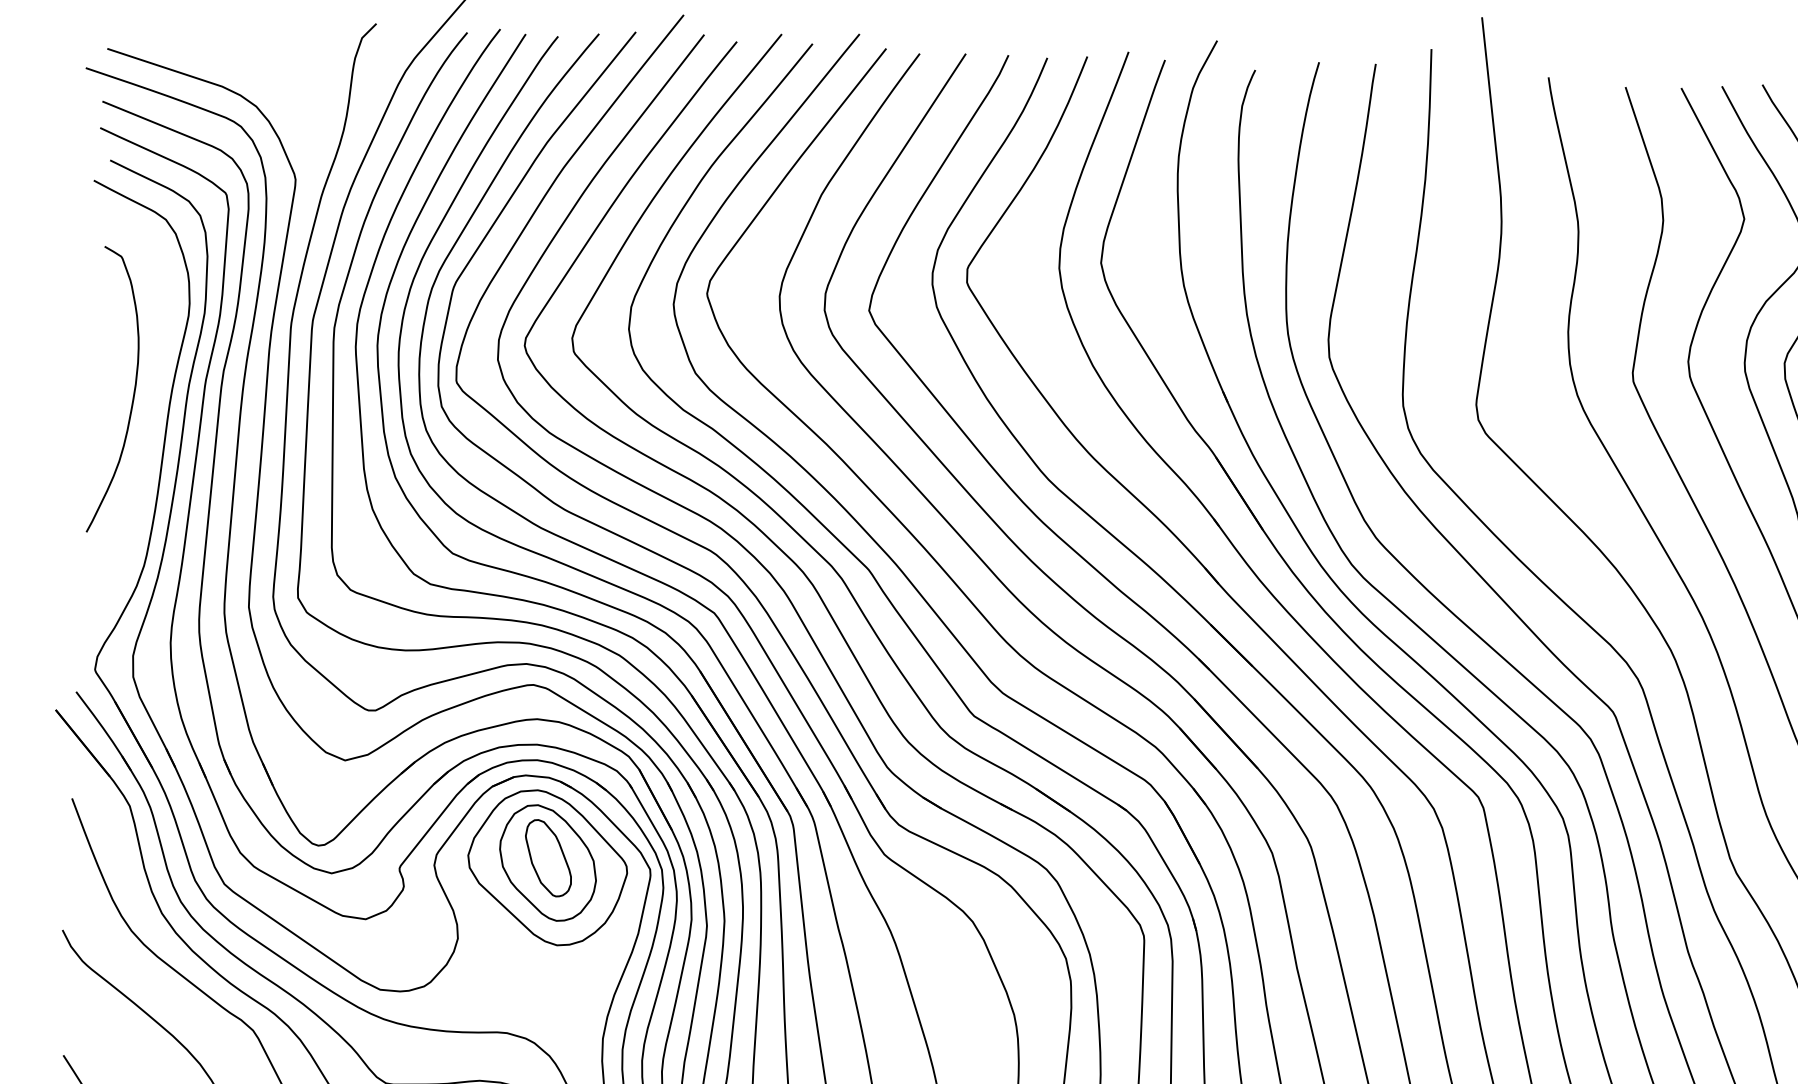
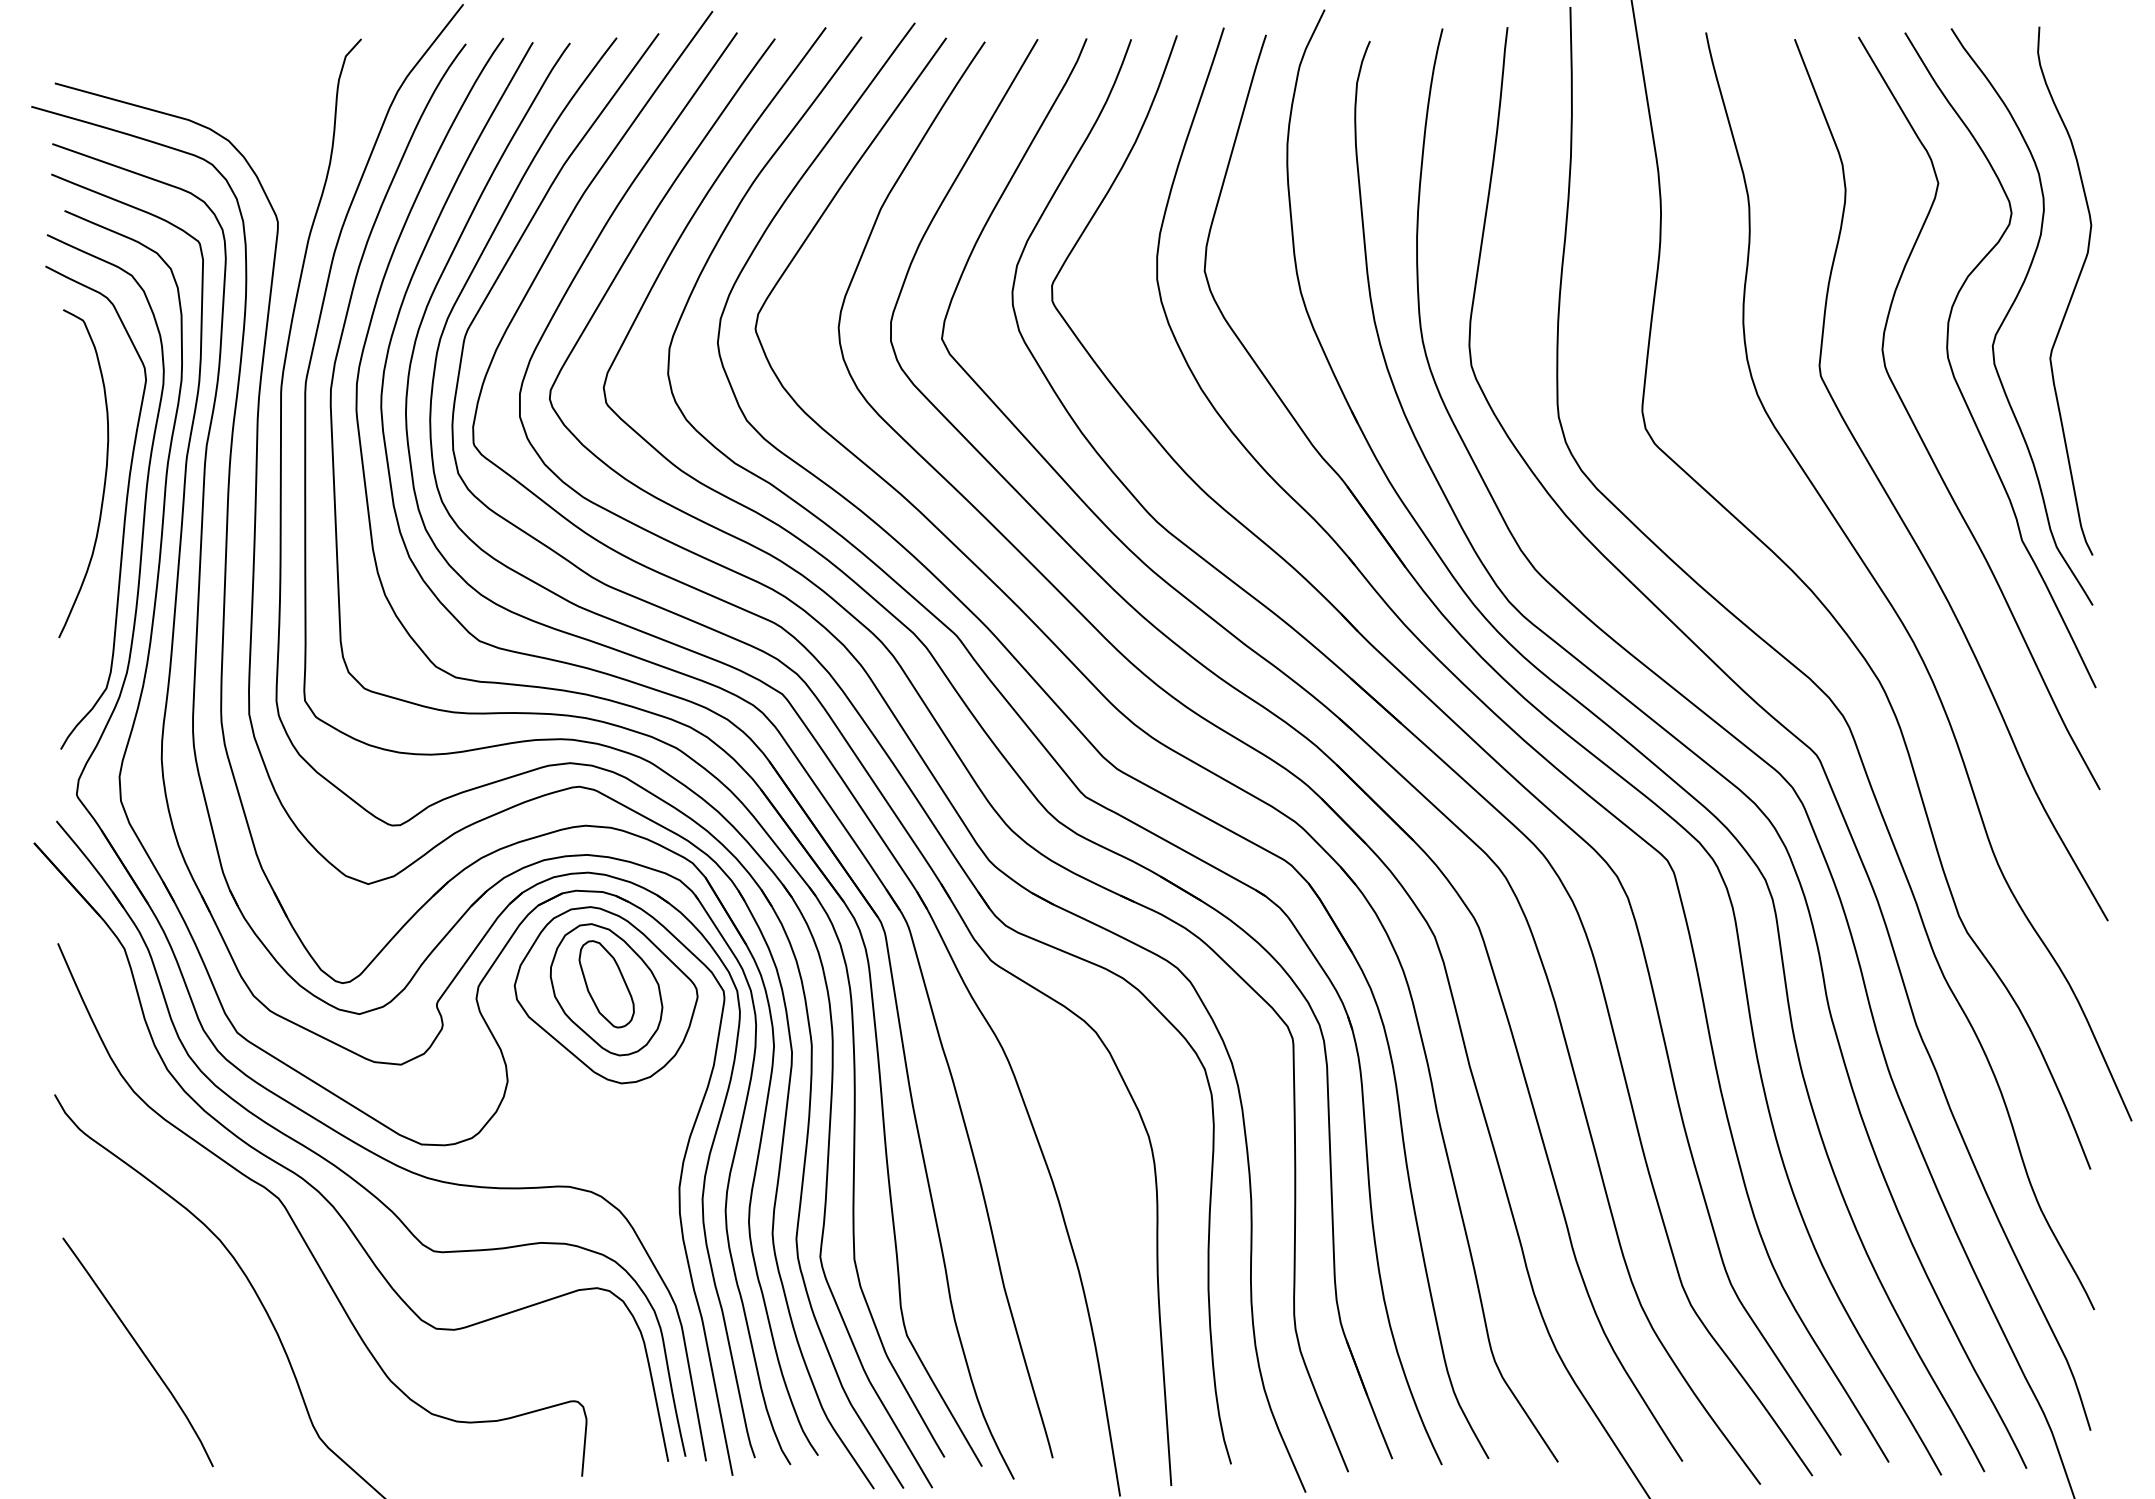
curve: (149, 424) -> (124, 511), added

